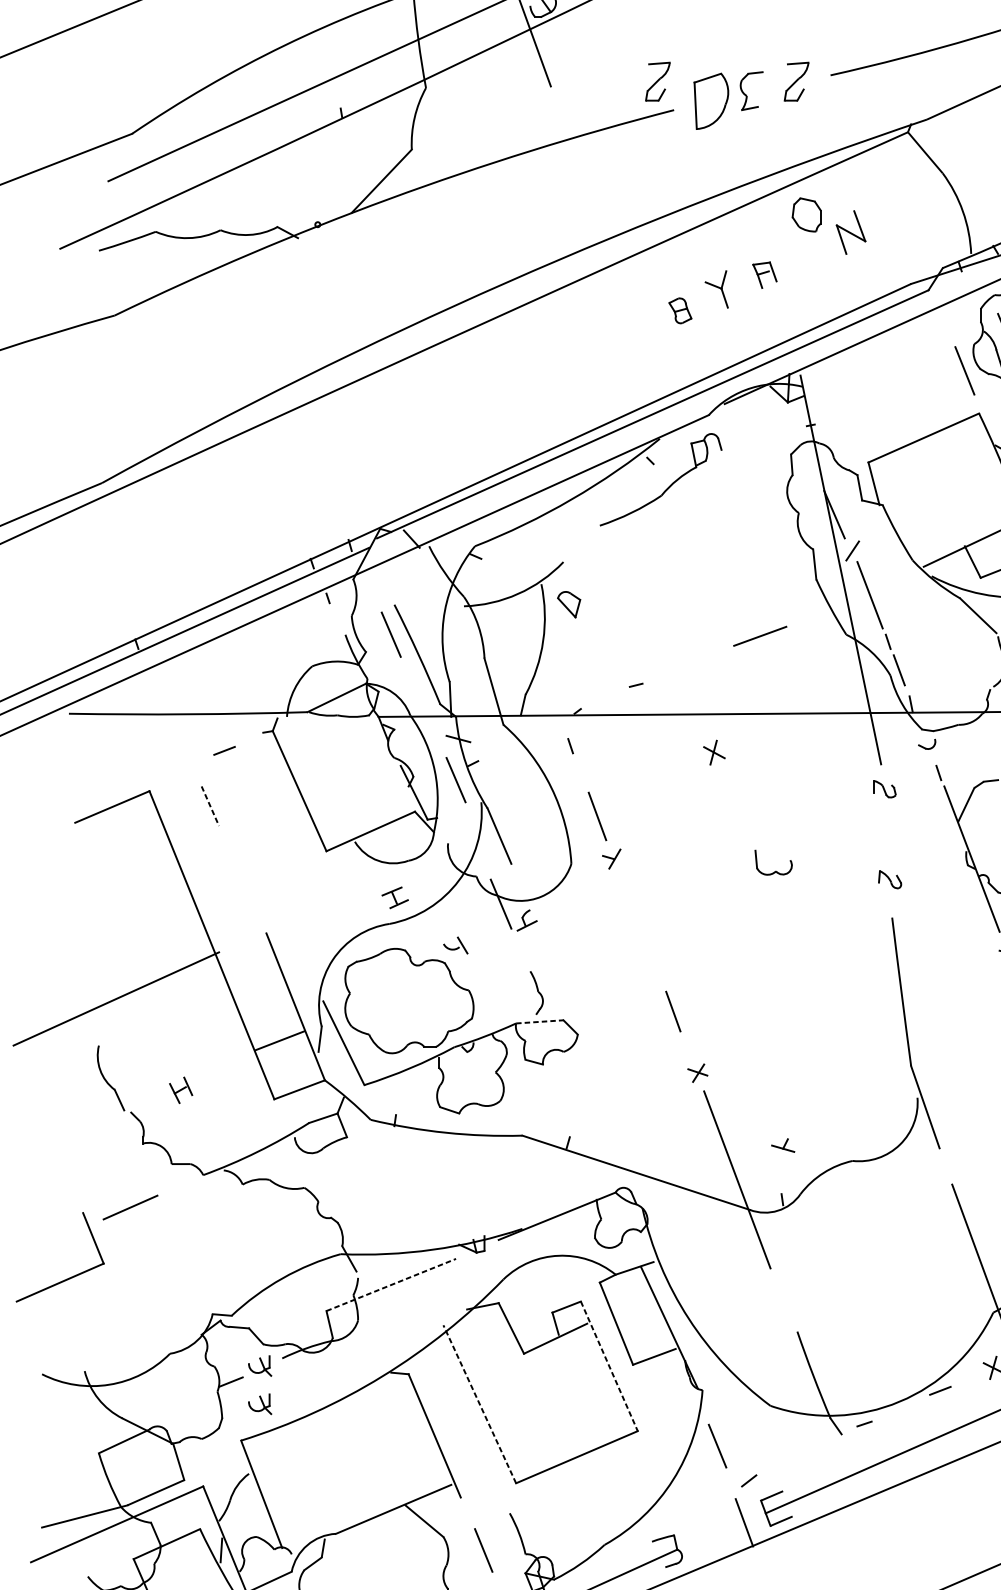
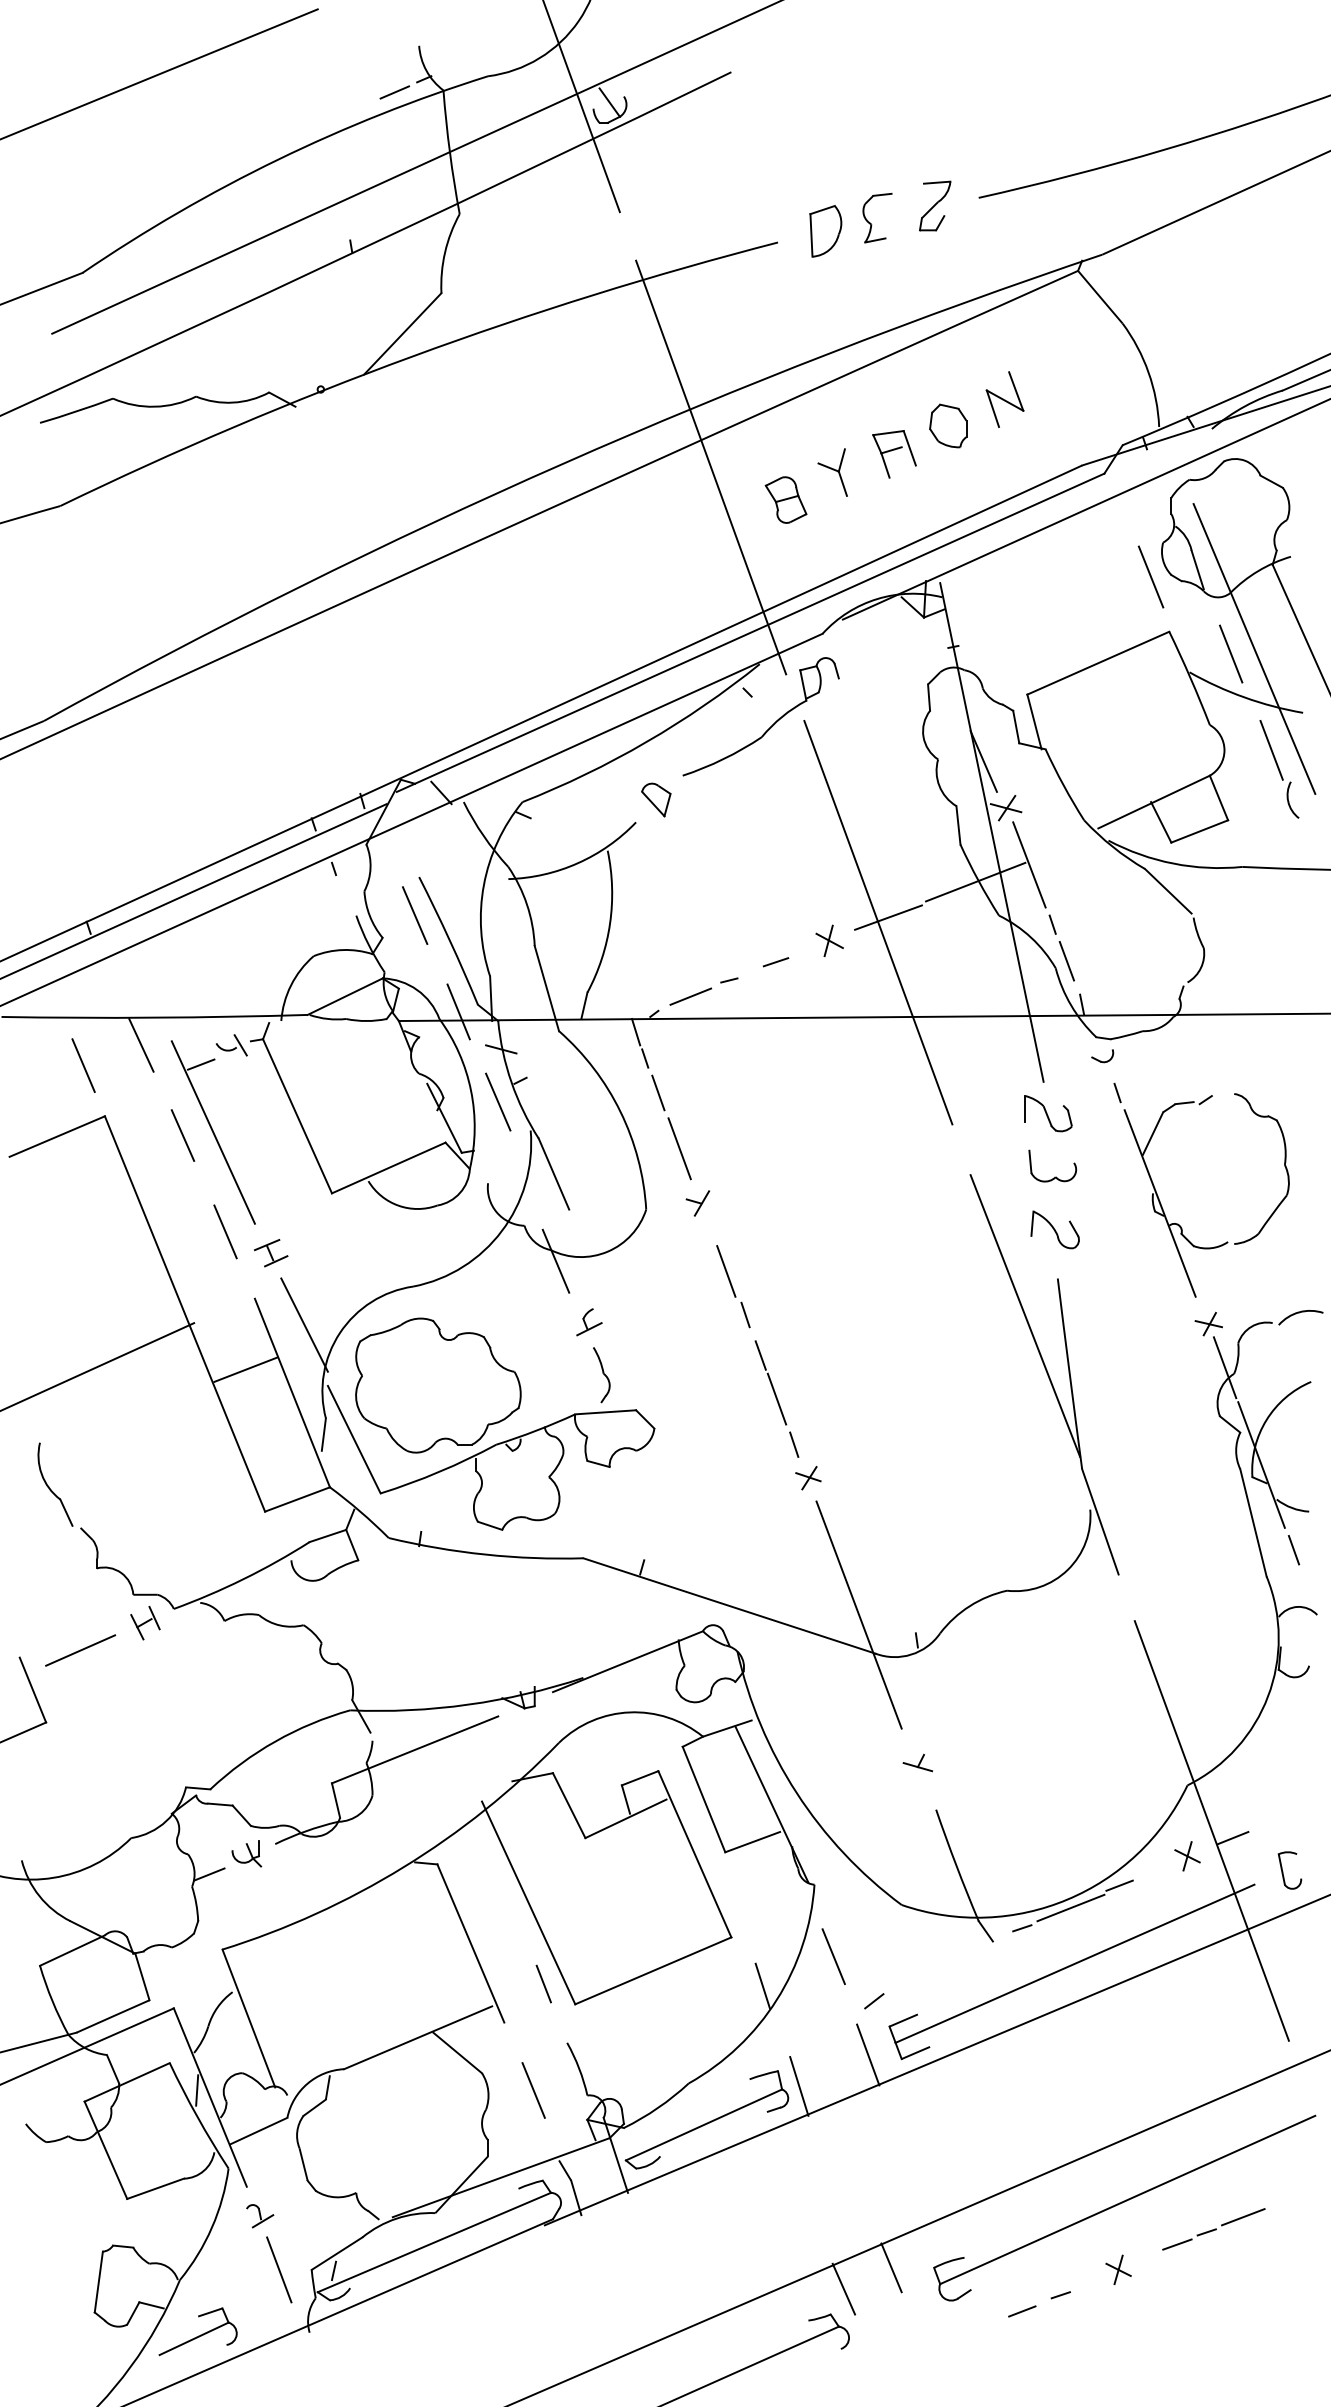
part: (658, 81) -> (757, 205), removed
part: (711, 101) -> (825, 231), size x0.71
part: (807, 214) -> (948, 425), moved
part: (764, 275) -> (894, 454), size x1.43
line: (622, 285) -> (711, 467), added
part: (679, 310) -> (785, 499), size x1.43
line: (851, 551) -> (1005, 808), added
part: (569, 604) -> (656, 799), moved
line: (828, 608) -> (975, 881), added
line: (752, 640) -> (878, 922), added
line: (672, 671) -> (775, 962), added
line: (605, 697) -> (690, 996), added
line: (425, 709) -> (458, 1011), added
line: (563, 725) -> (636, 1032), added
line: (178, 735) -> (141, 1045), added
line: (132, 751) -> (83, 1065), added
part: (714, 752) -> (829, 940), moved
line: (580, 772) -> (658, 1092), added
part: (884, 788) -> (1048, 1113), size x1.67
line: (233, 803) -> (212, 1132), added
line: (209, 806) -> (182, 1135), dashed -> solid
part: (775, 870) -> (1055, 1176), moved
part: (889, 879) -> (1054, 1229), size x1.67
line: (243, 880) -> (225, 1231), added
part: (395, 898) -> (271, 1253), moved
line: (633, 912) -> (726, 1271), added
part: (527, 920) -> (589, 1322), moved
part: (455, 945) -> (231, 1045), moved
line: (648, 945) -> (745, 1314), added
line: (867, 946) -> (1025, 1315), added
line: (305, 953) -> (304, 1324), added
line: (660, 977) -> (760, 1355), added
line: (540, 1022) -> (606, 1412), dashed -> solid
line: (279, 1040) -> (245, 1369), moved
line: (686, 1046) -> (794, 1444), added
part: (181, 1090) -> (145, 1623), moved
part: (782, 1145) -> (917, 1762), moved
line: (391, 1284) -> (415, 1749), dashed -> solid
line: (609, 1366) -> (694, 1854), dashed -> solid
part: (259, 1403) -> (246, 1902), removed
line: (479, 1403) -> (528, 1902), dashed -> solid
line: (902, 1407) -> (1070, 1907), added
line: (491, 1467) -> (543, 1983), added
line: (662, 1468) -> (762, 1985), added
line: (690, 1547) -> (799, 2086), added

